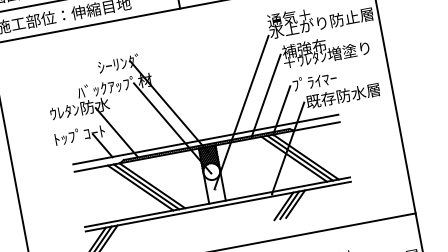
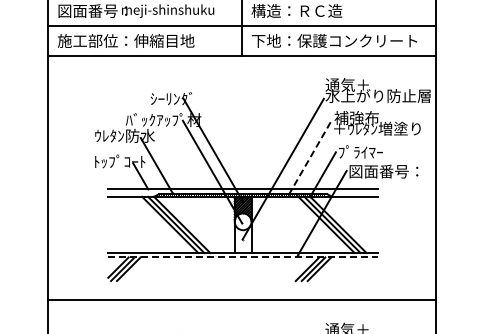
text: (343, 95) -> (386, 171), 既存防水層 -> 図面番号：
line: (266, 96) -> (310, 157), solid -> dashed
line: (218, 206) -> (243, 257), solid -> dashed

